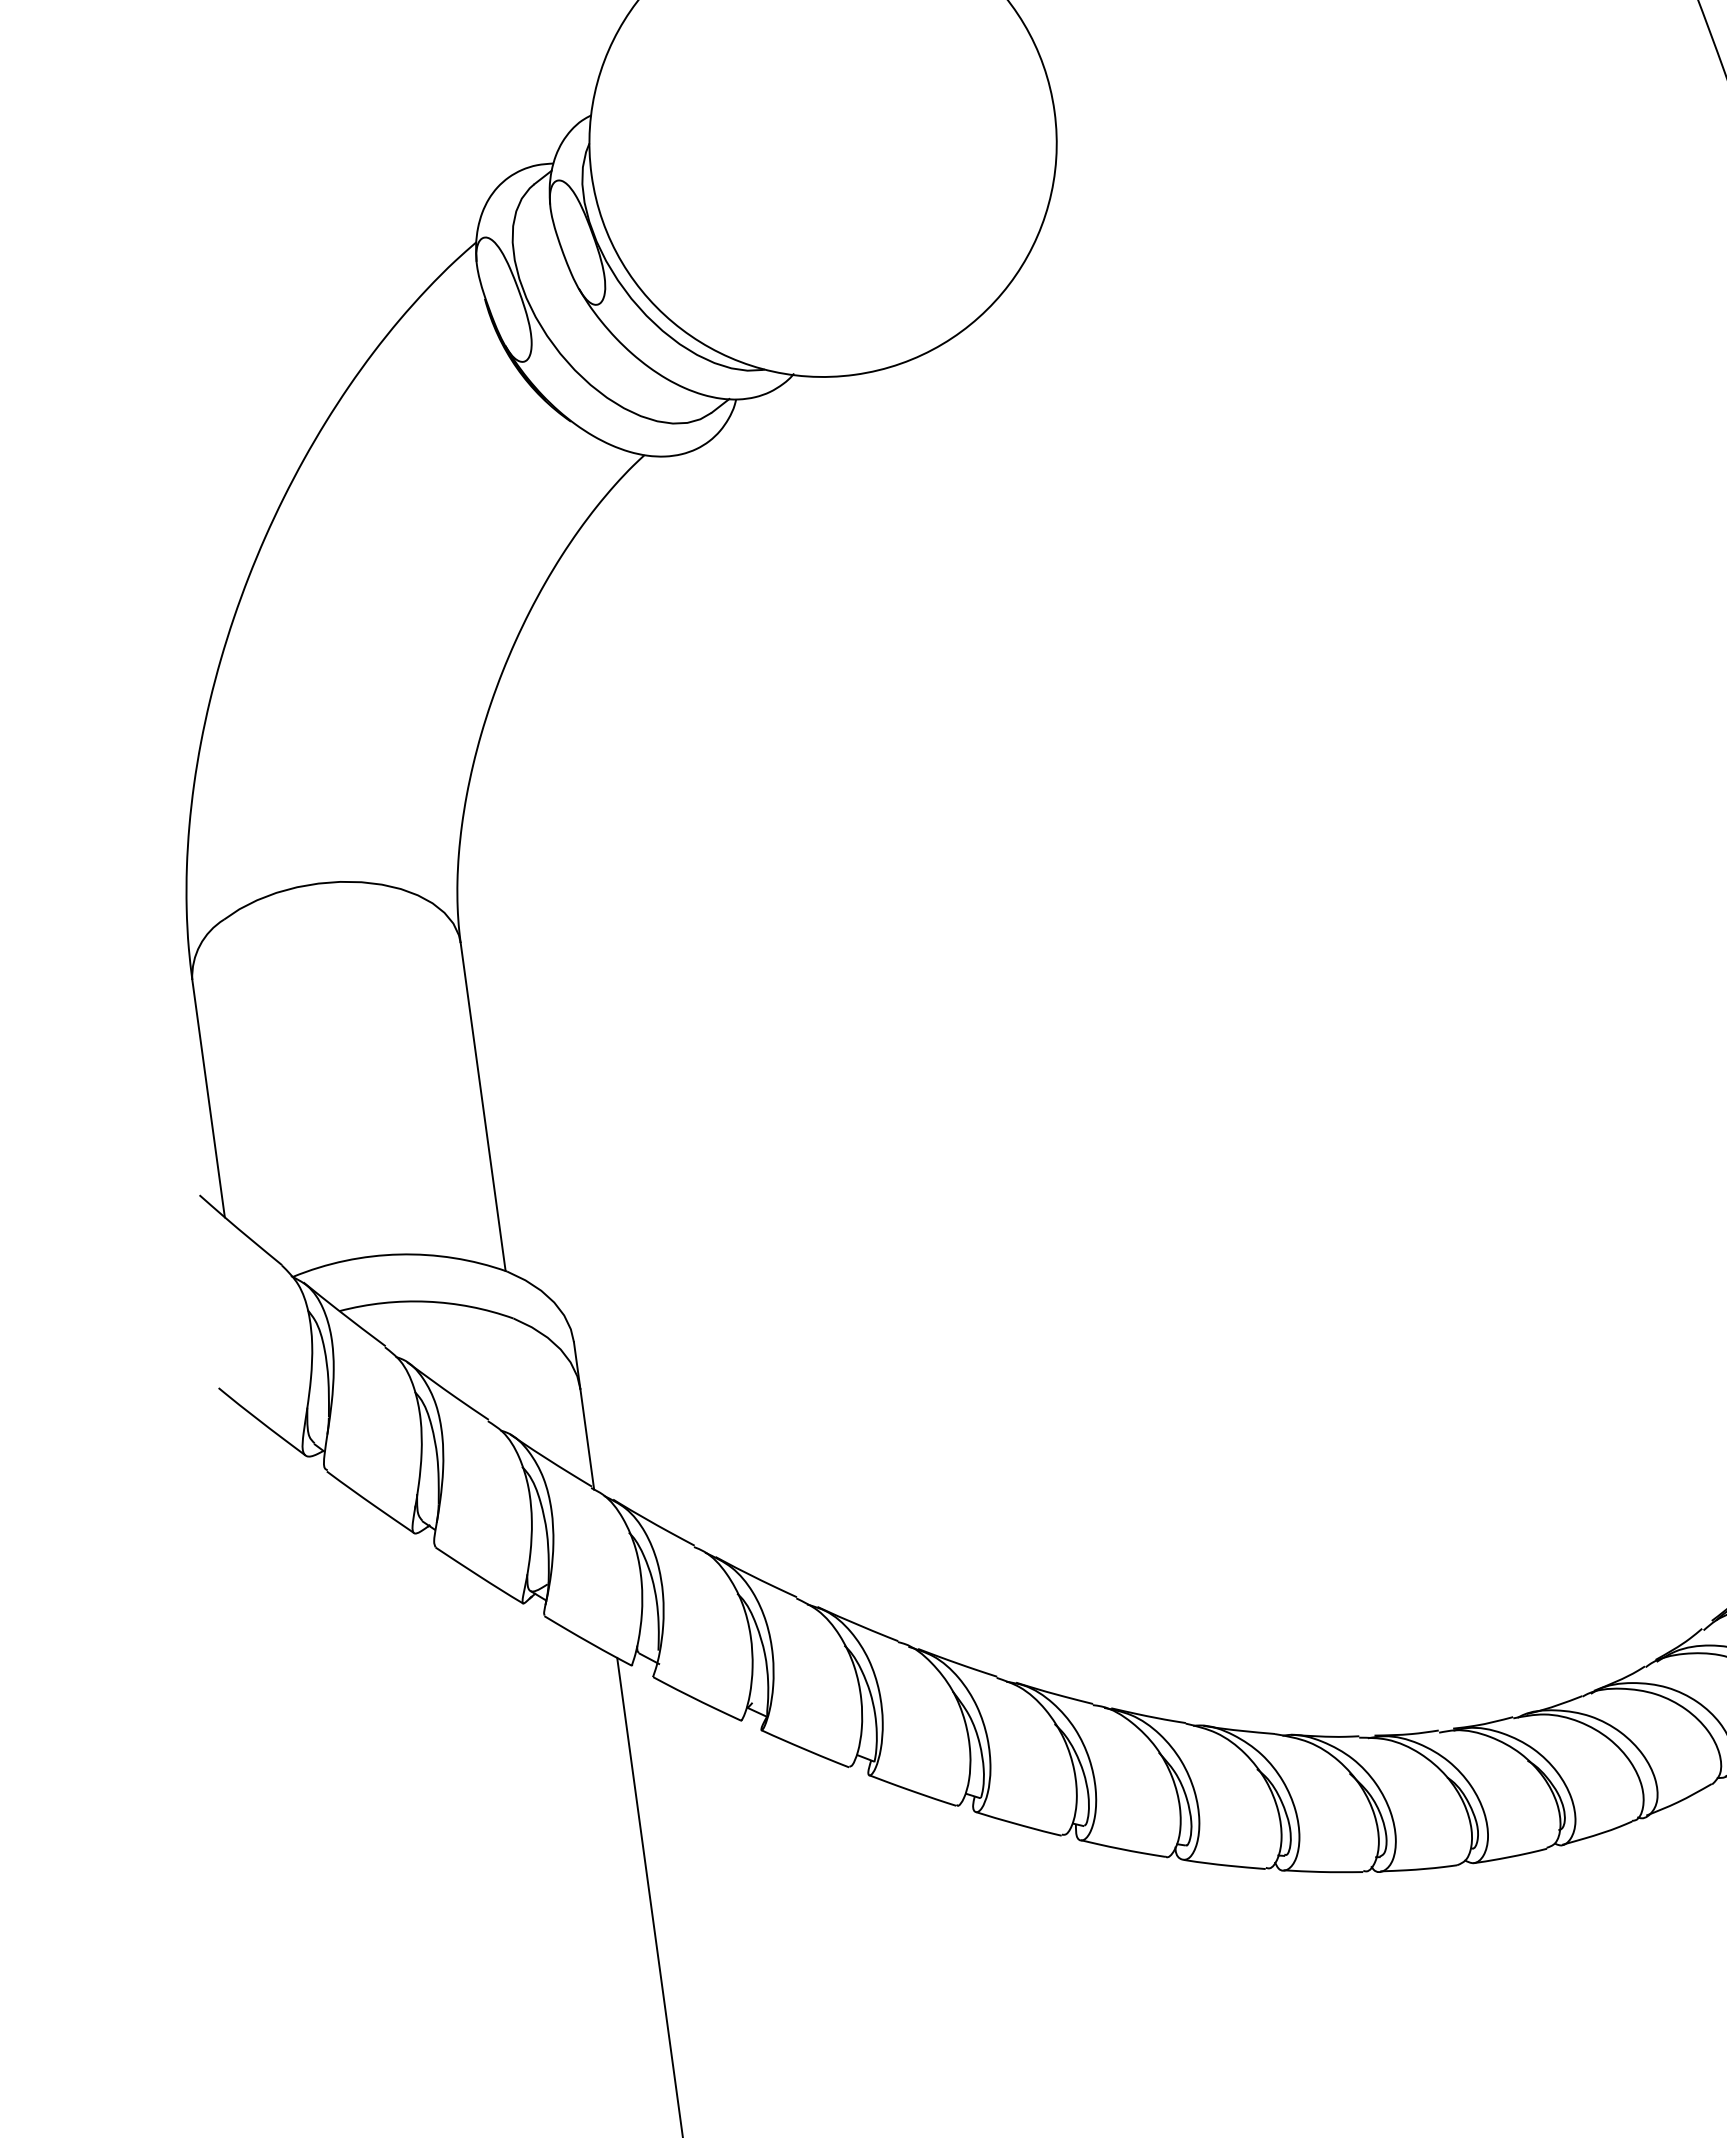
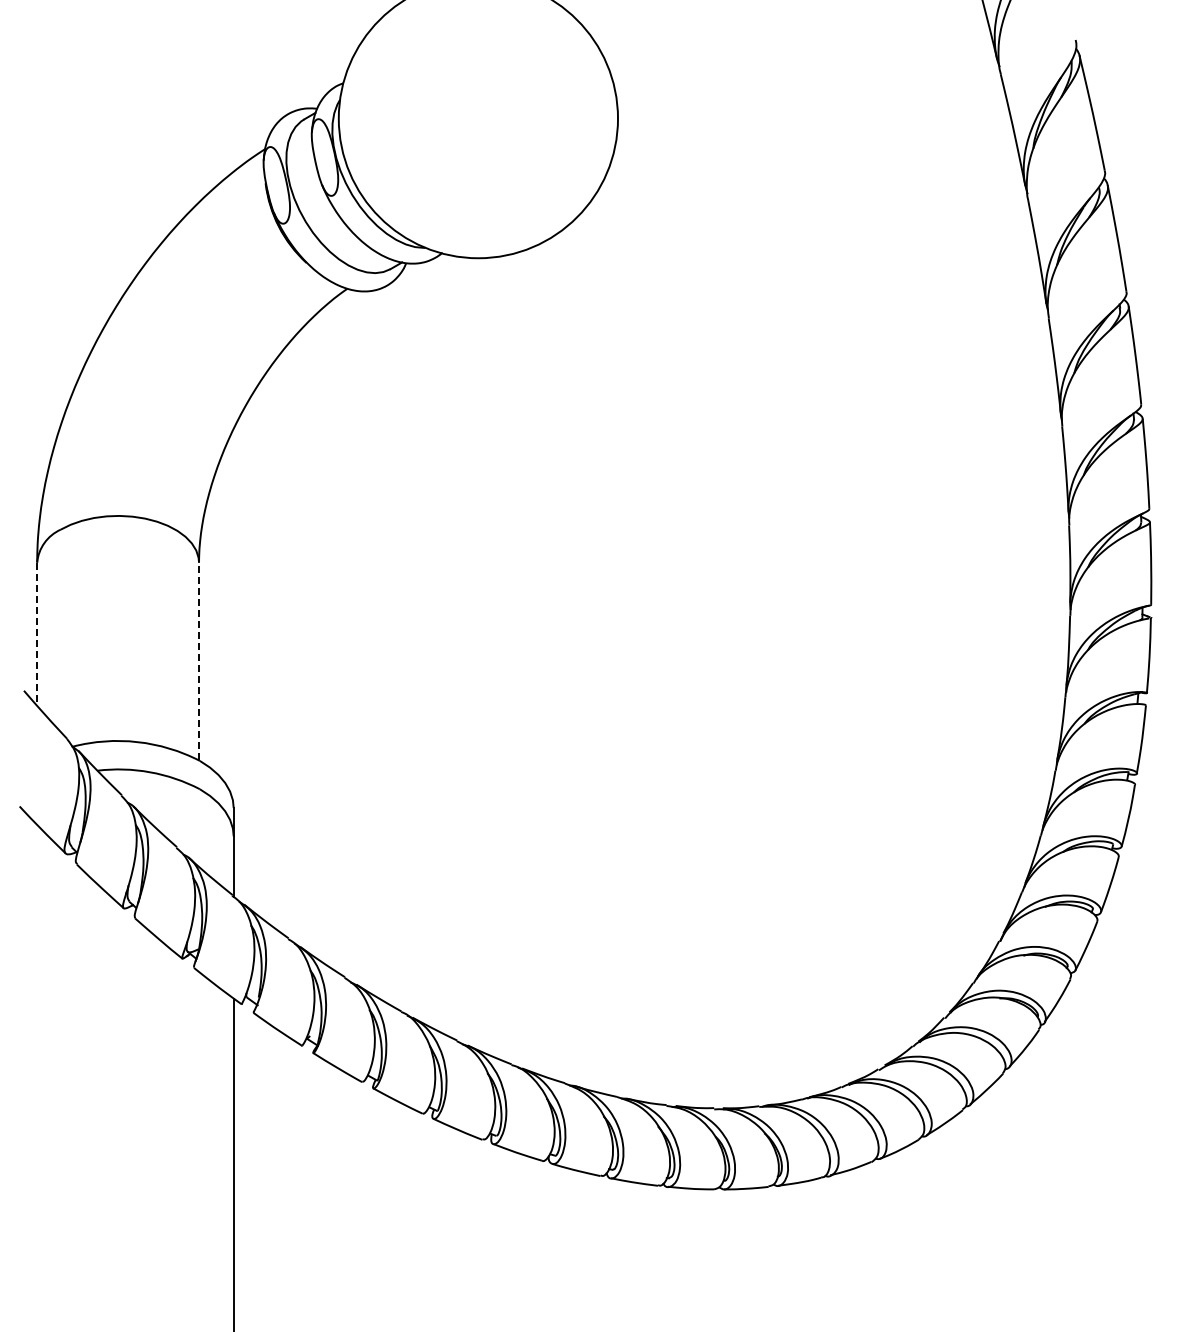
line: (209, 1098) -> (37, 634), solid -> dashed
line: (483, 1106) -> (199, 661), solid -> dashed

